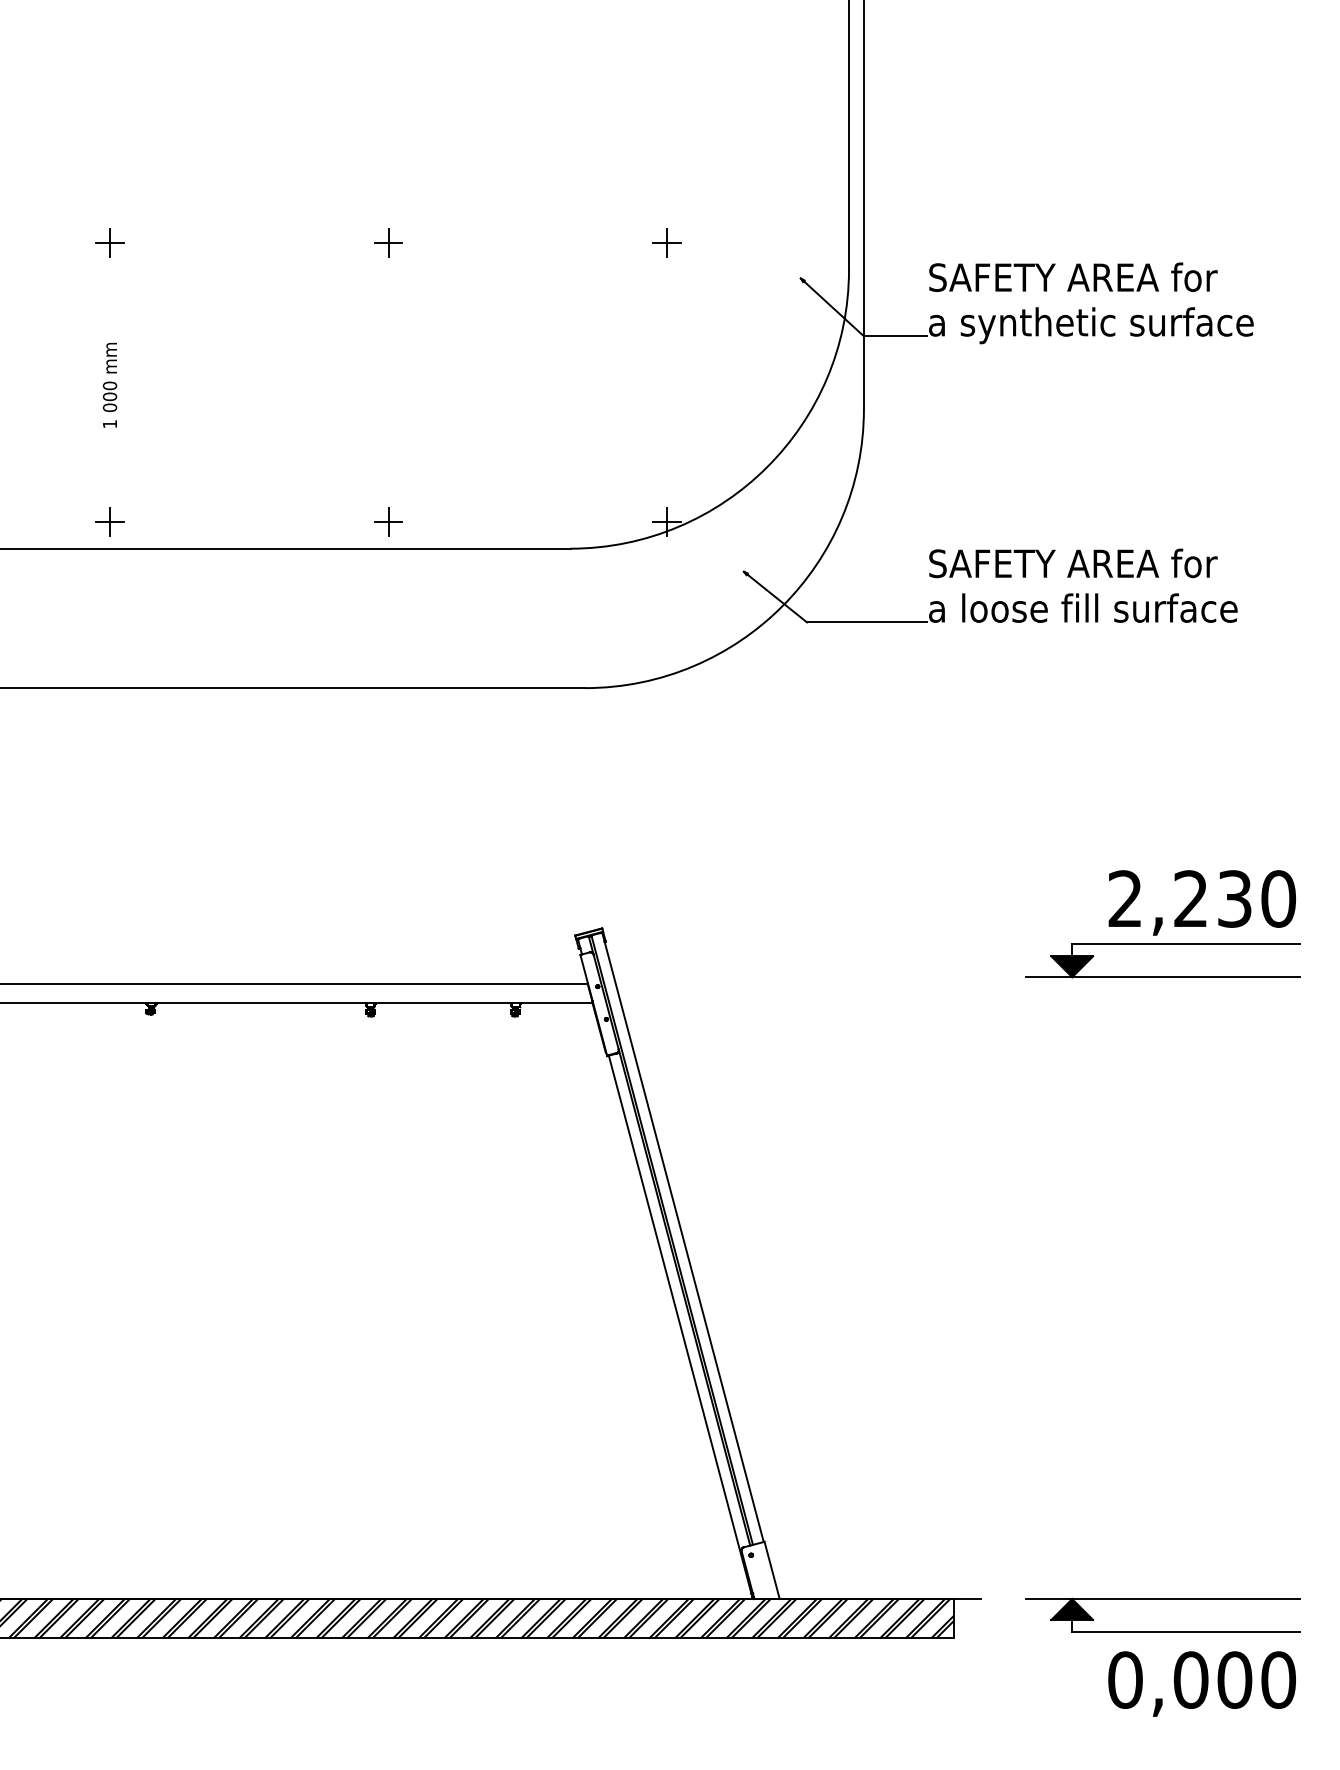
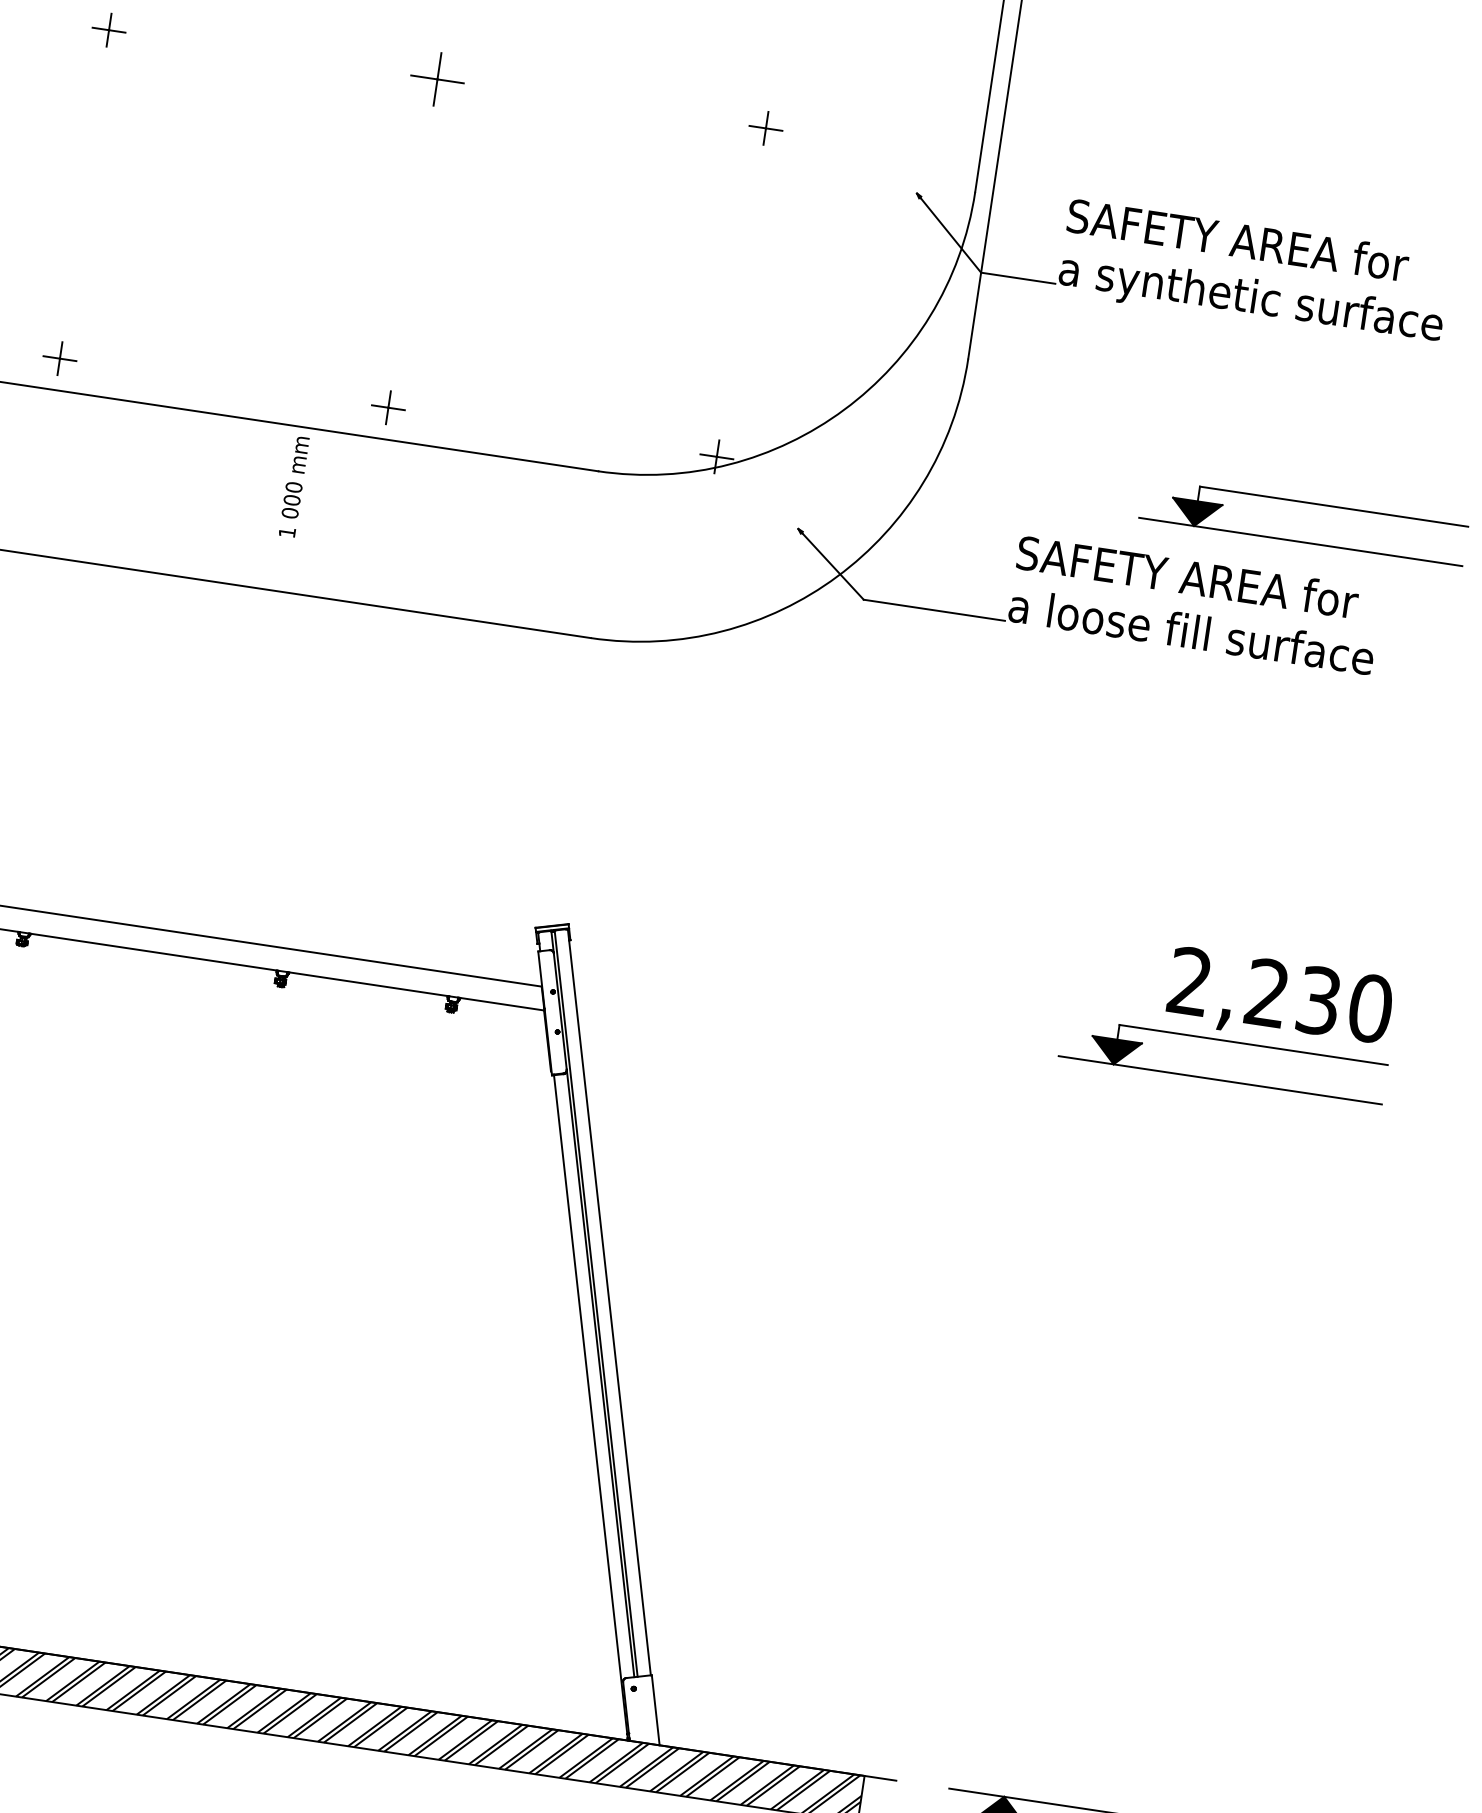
part: (388, 242) -> (437, 78), size x1.6
text: (109, 385) -> (293, 486), moved
part: (1162, 487) -> (1306, 503), added

